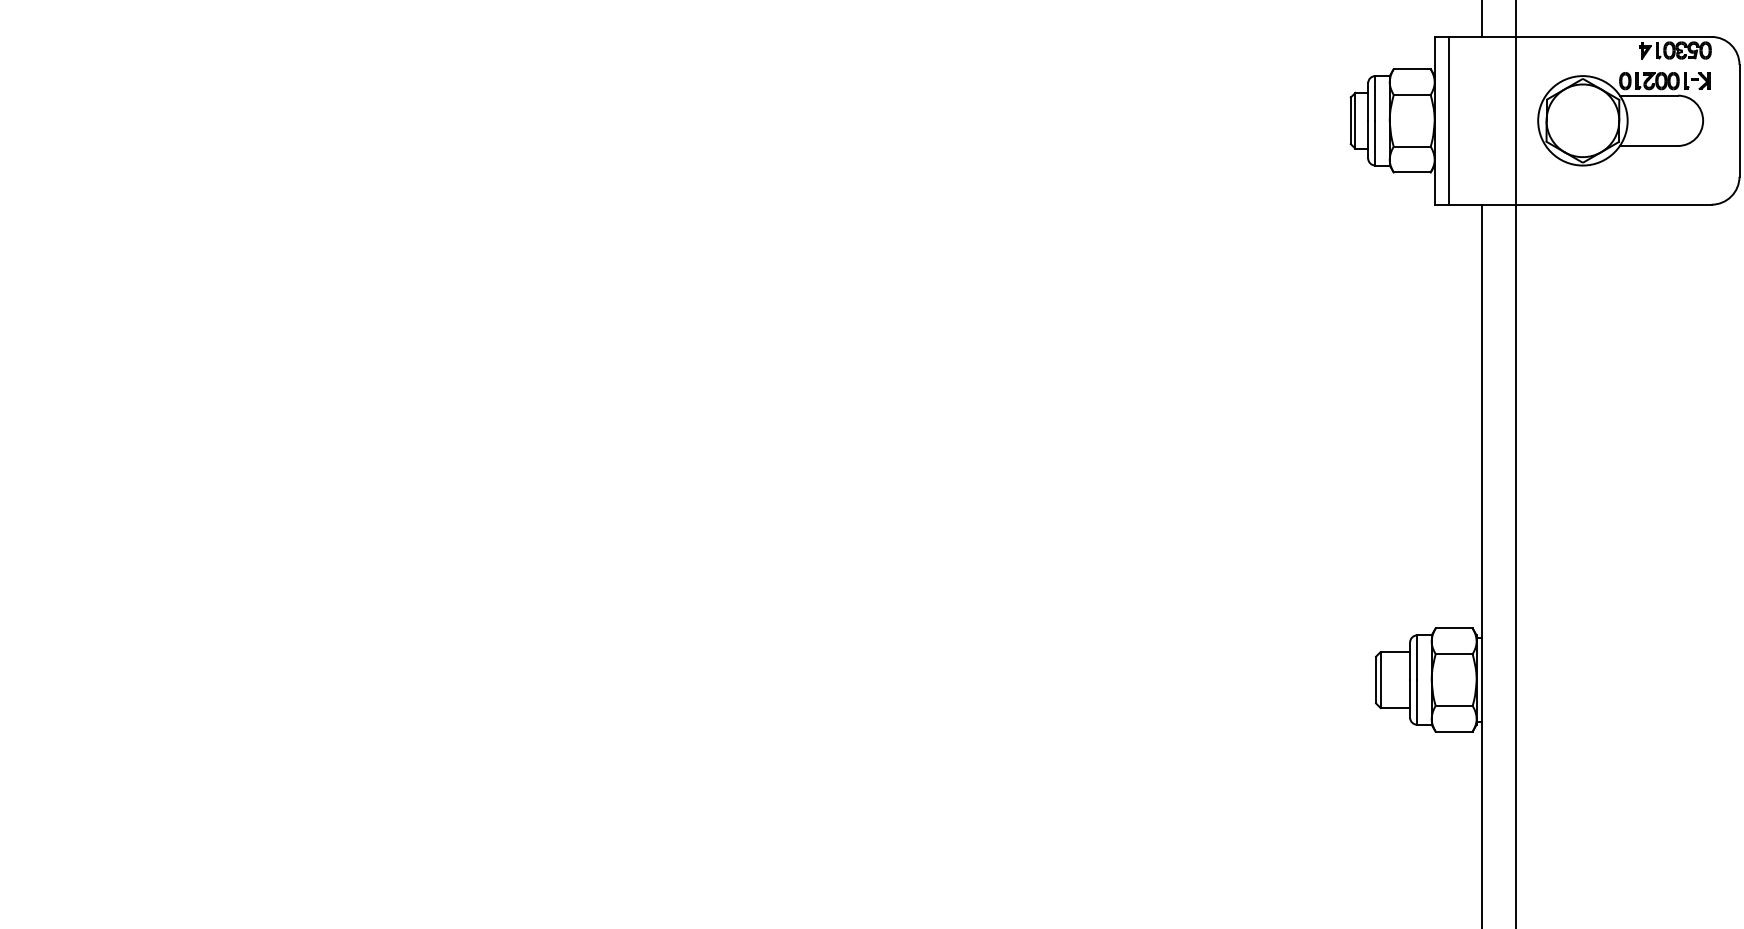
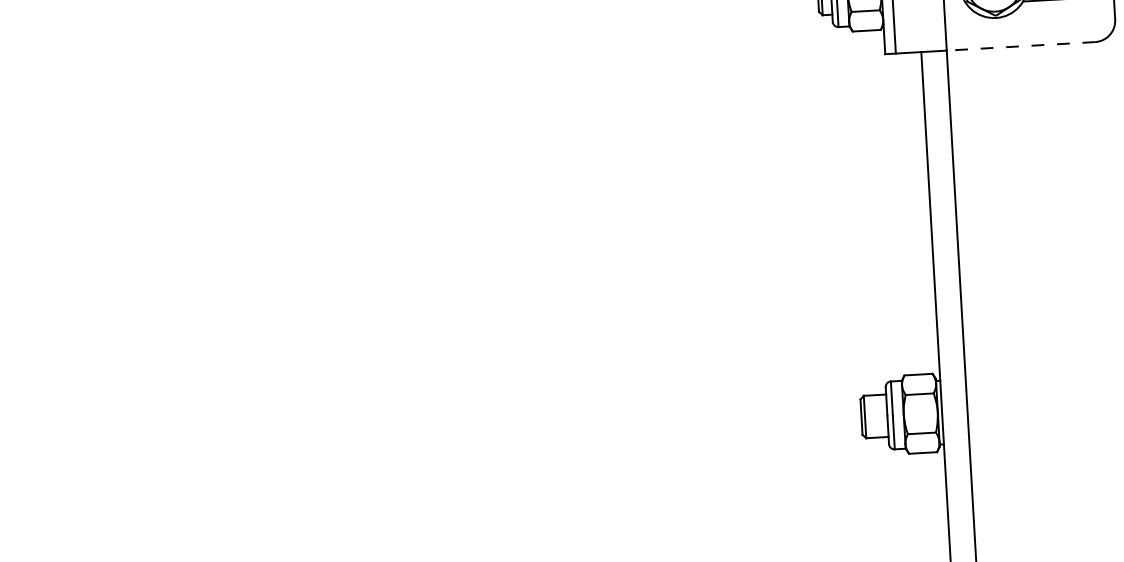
line: (1613, 204) -> (1020, 46), solid -> dashed

